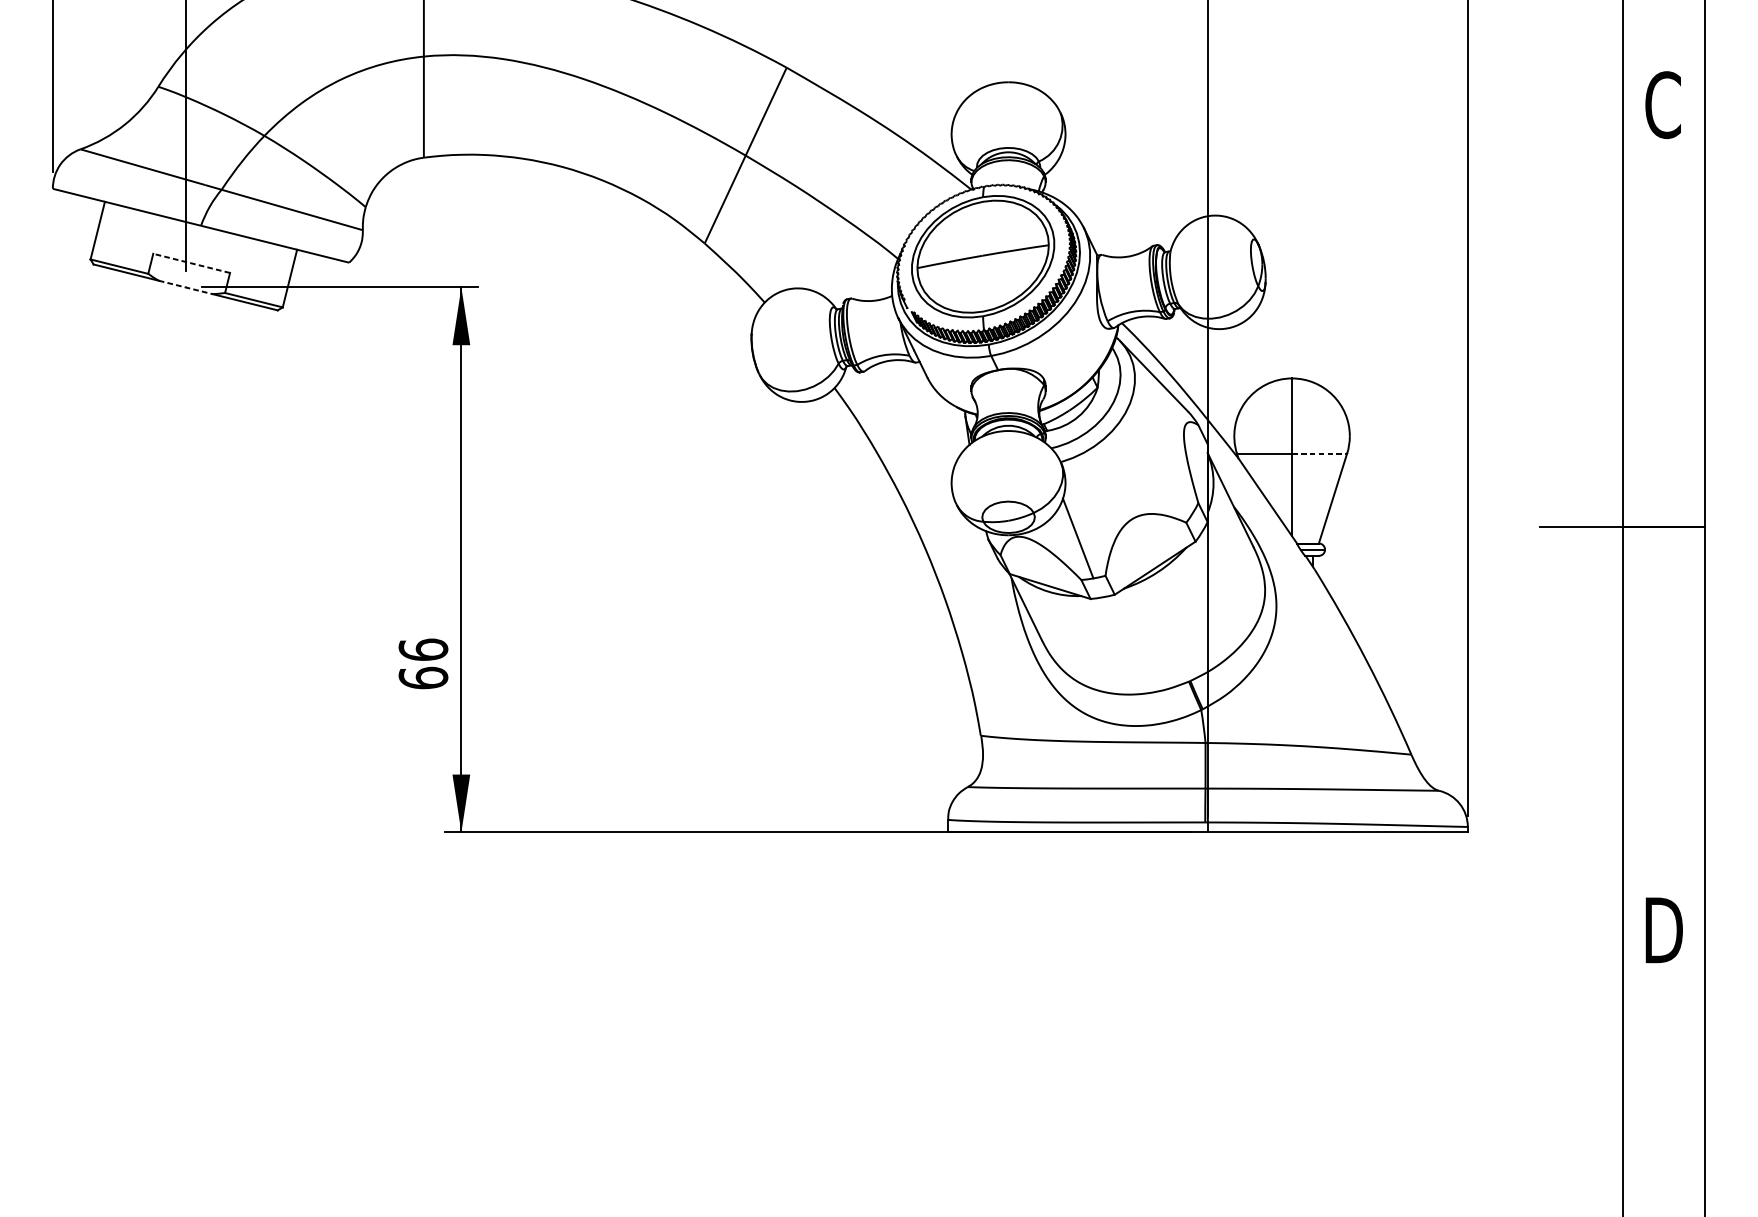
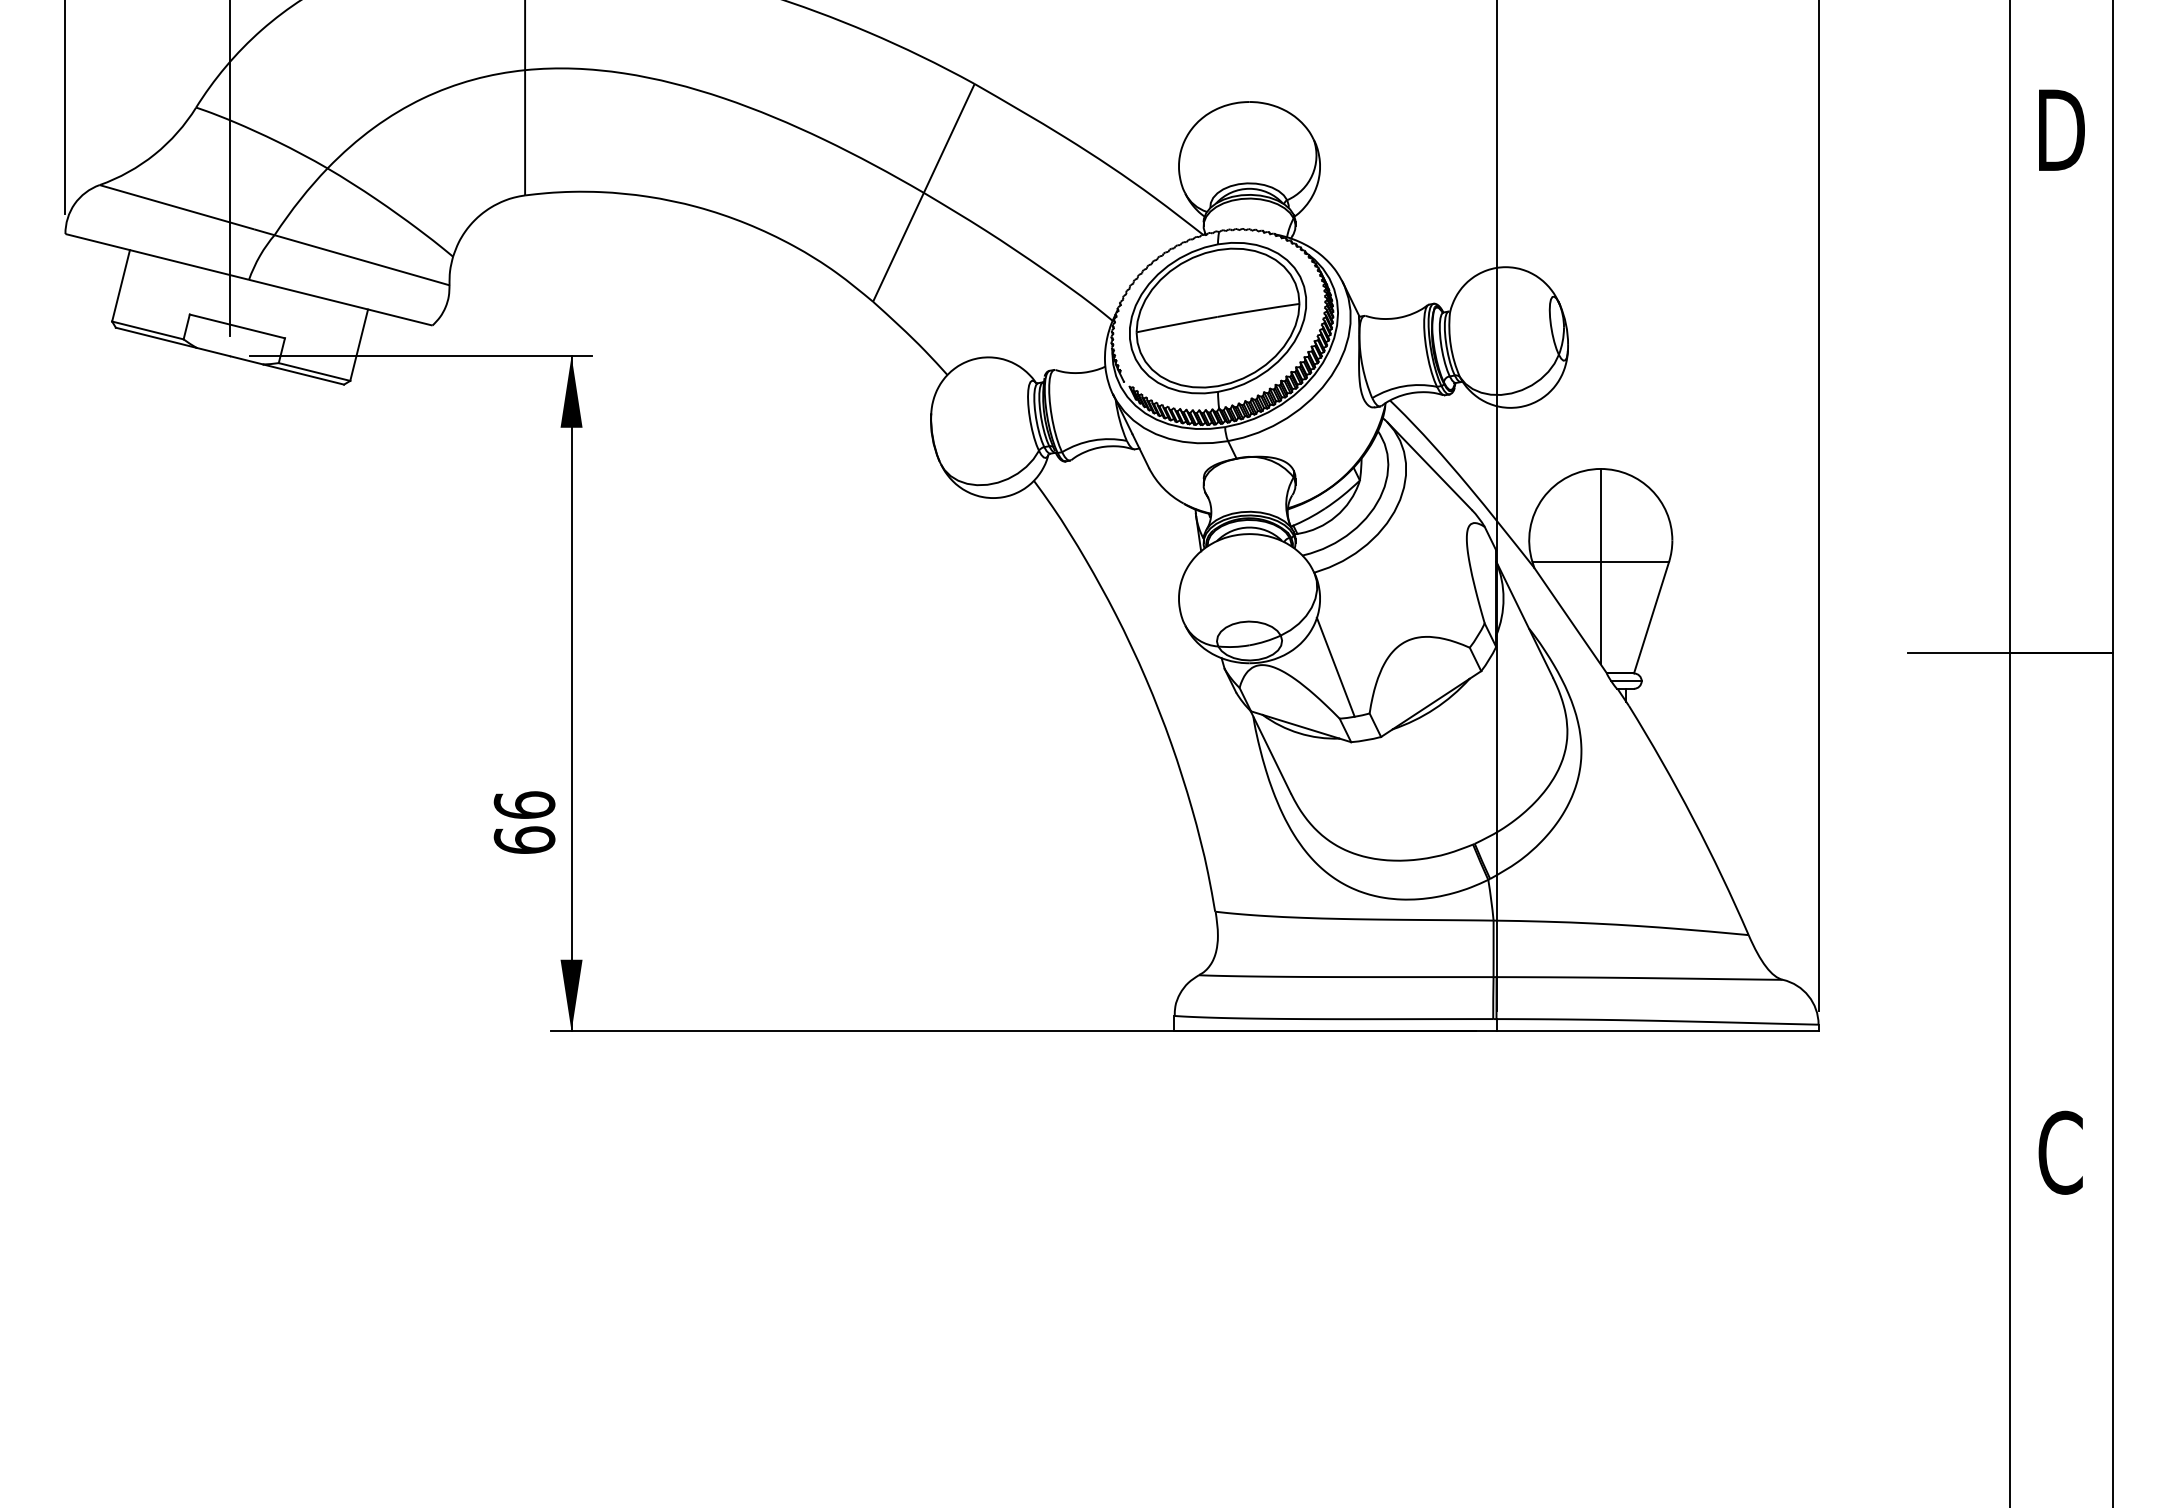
text: (1663, 105) -> (2061, 130), C -> D
line: (190, 263) -> (236, 326), dashed -> solid
line: (186, 287) -> (230, 356), dashed -> solid
line: (1320, 453) -> (1635, 562), dashed -> solid
text: (1663, 930) -> (2061, 1152), D -> C

